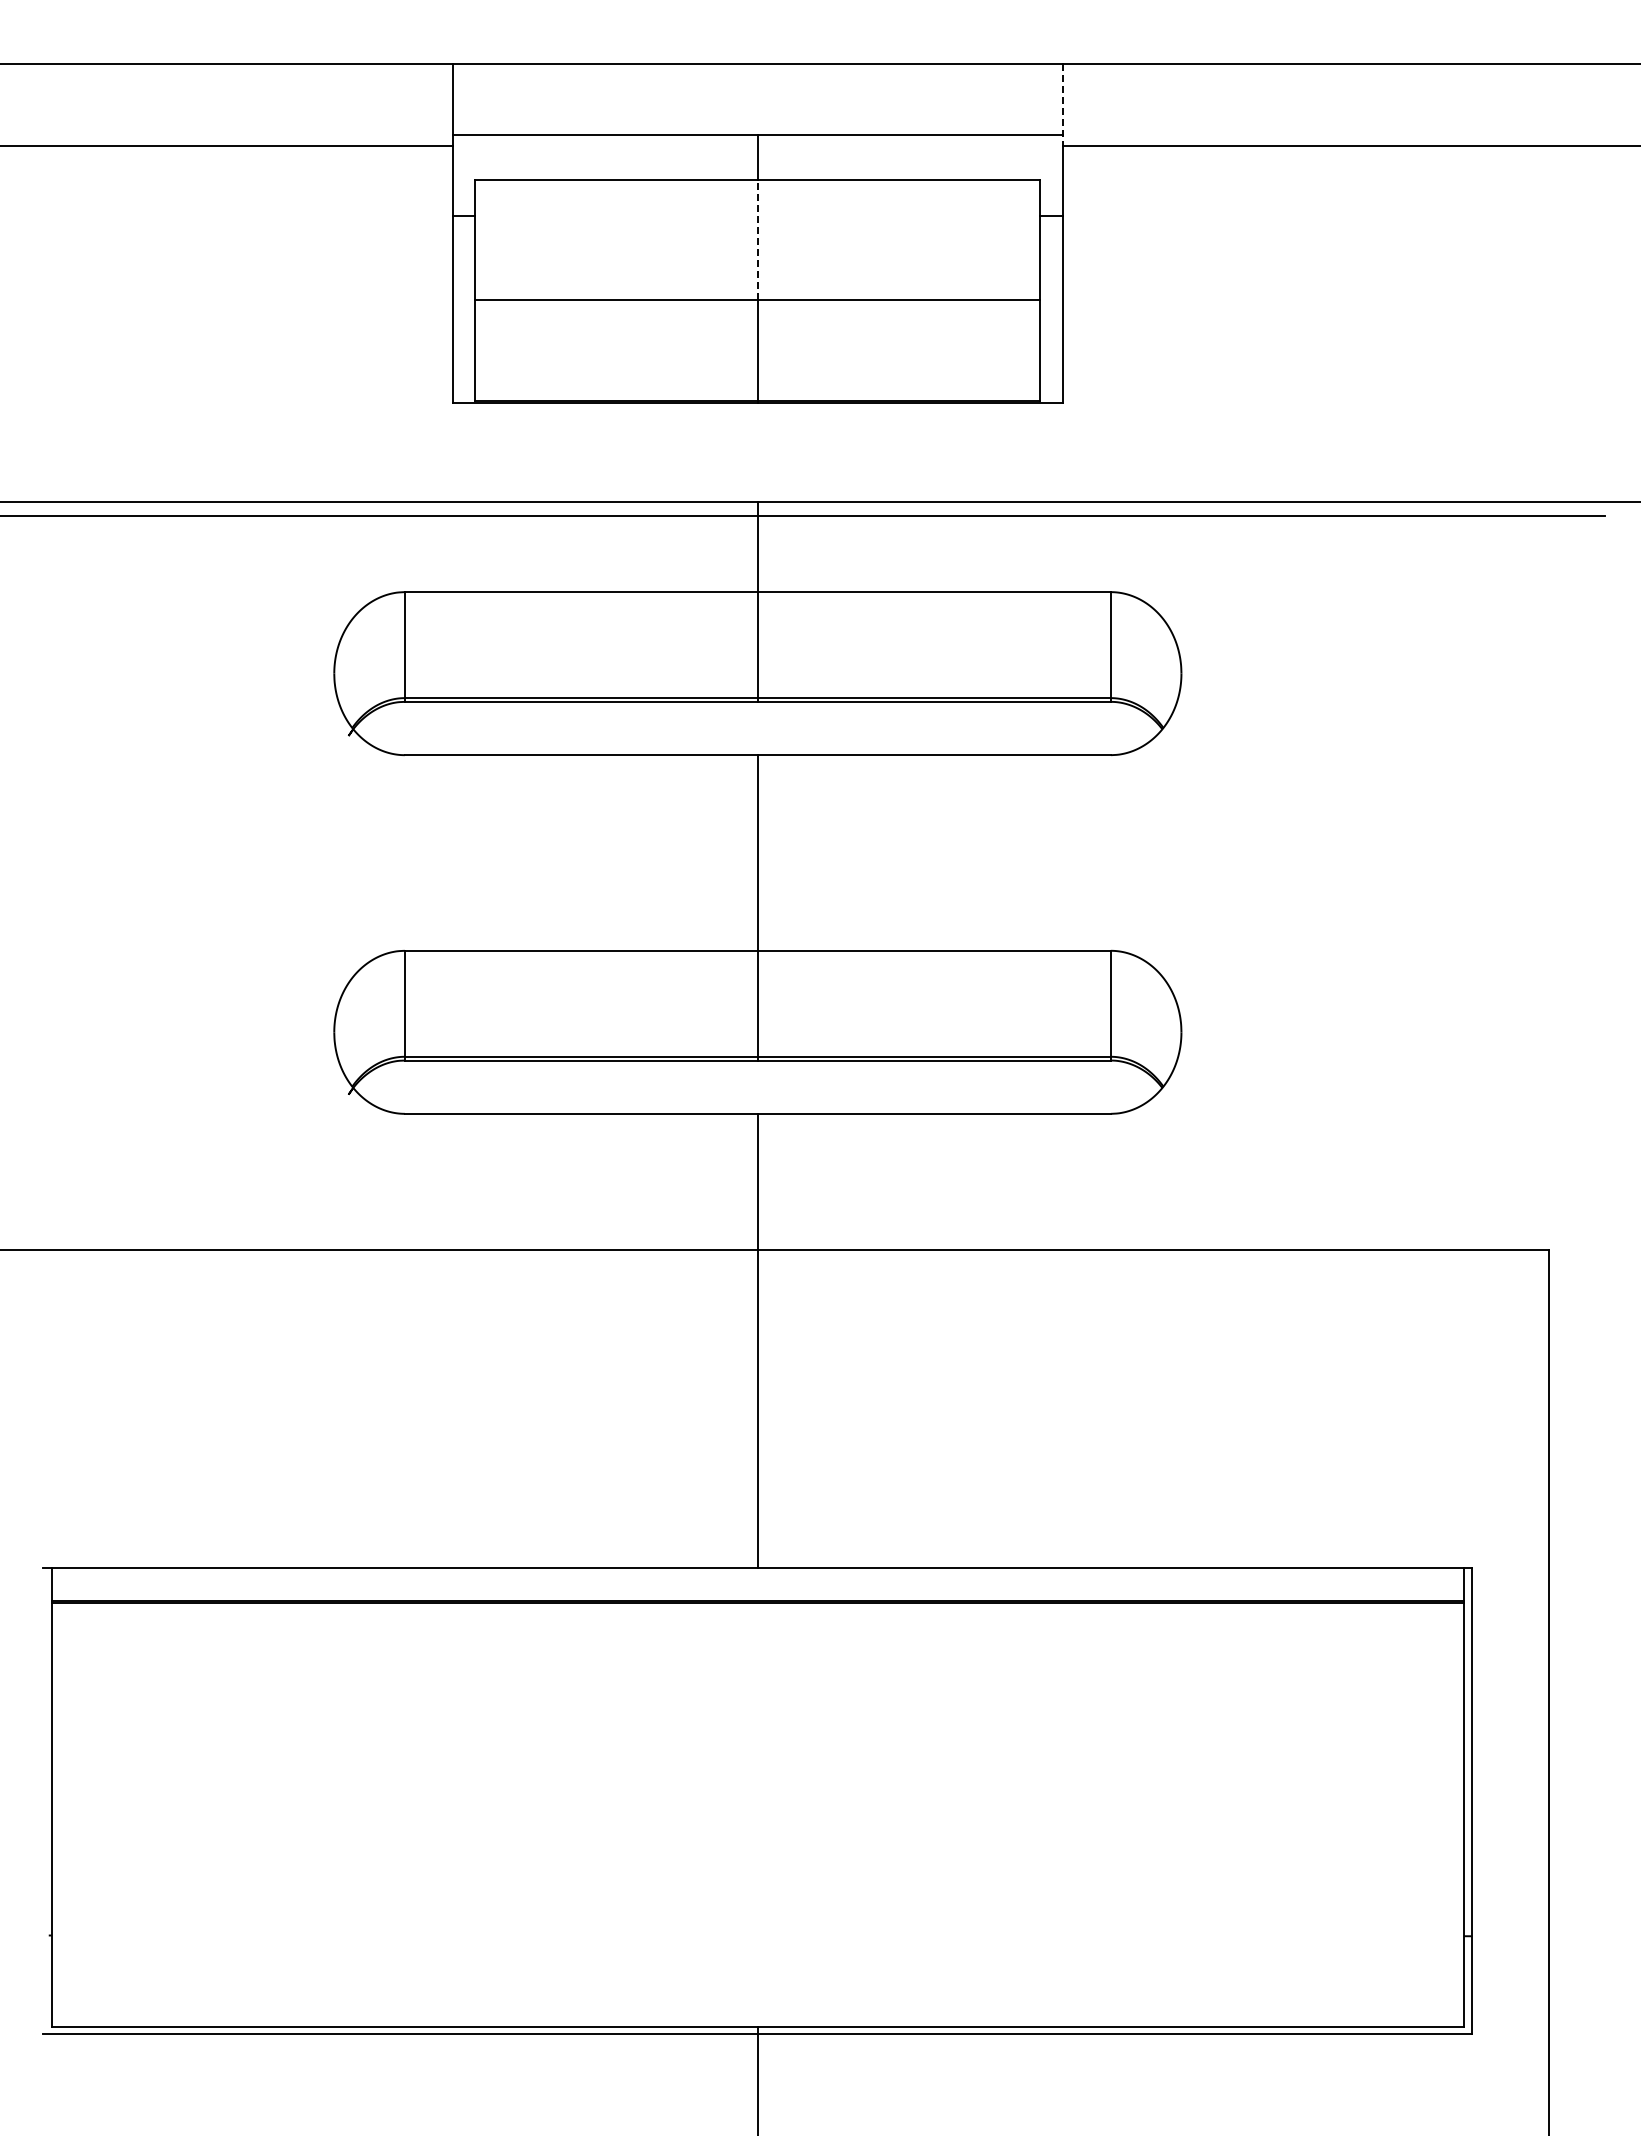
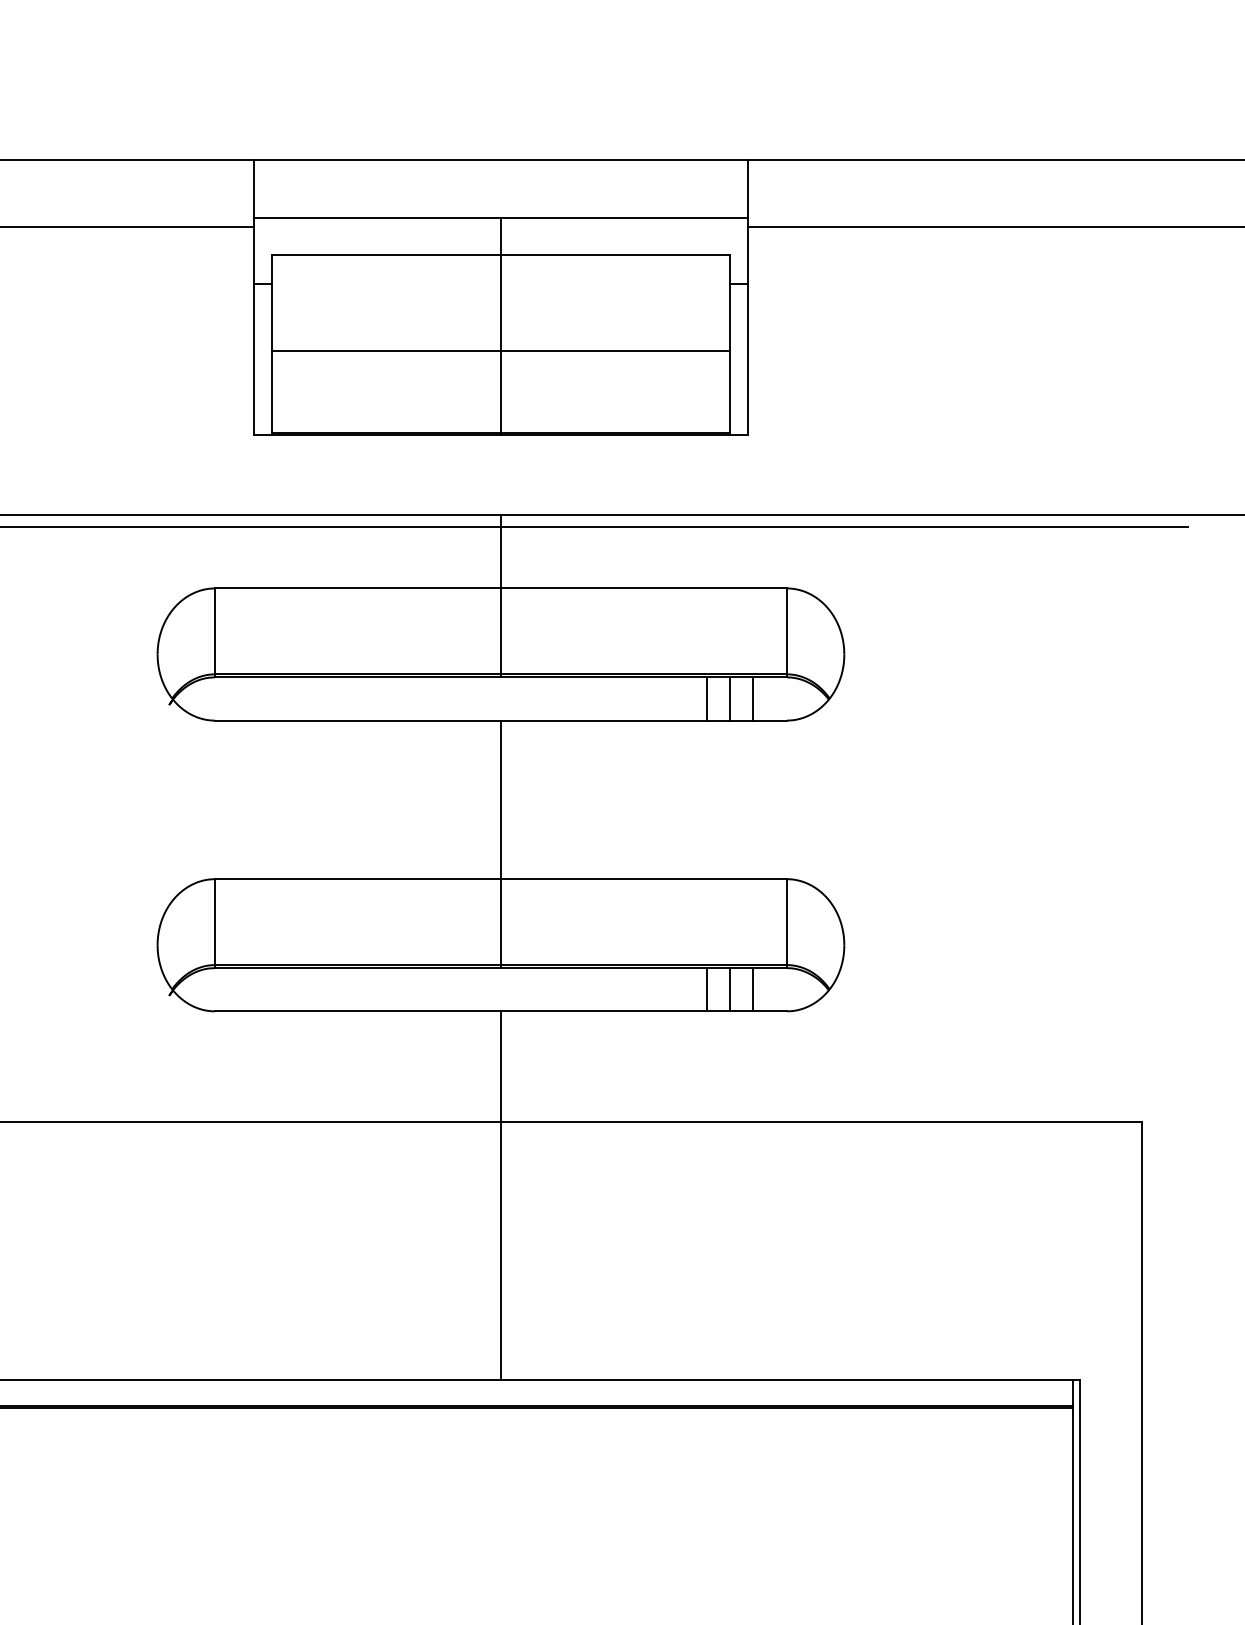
line: (1062, 104) -> (747, 193), dashed -> solid
line: (757, 240) -> (500, 303), dashed -> solid
line: (1012, 728) -> (707, 698), added
line: (1040, 728) -> (730, 698), added
line: (1068, 728) -> (752, 698), added
line: (1012, 1086) -> (707, 989), added
line: (1040, 1086) -> (730, 989), added
line: (1068, 1086) -> (752, 989), added

